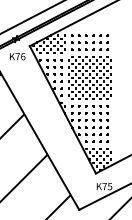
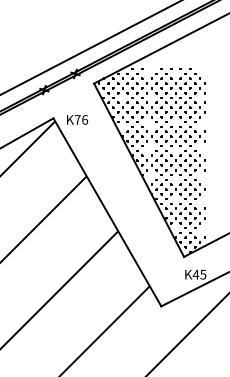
text: (17, 56) -> (77, 119), moved
text: (104, 186) -> (195, 274), 75 -> 45

